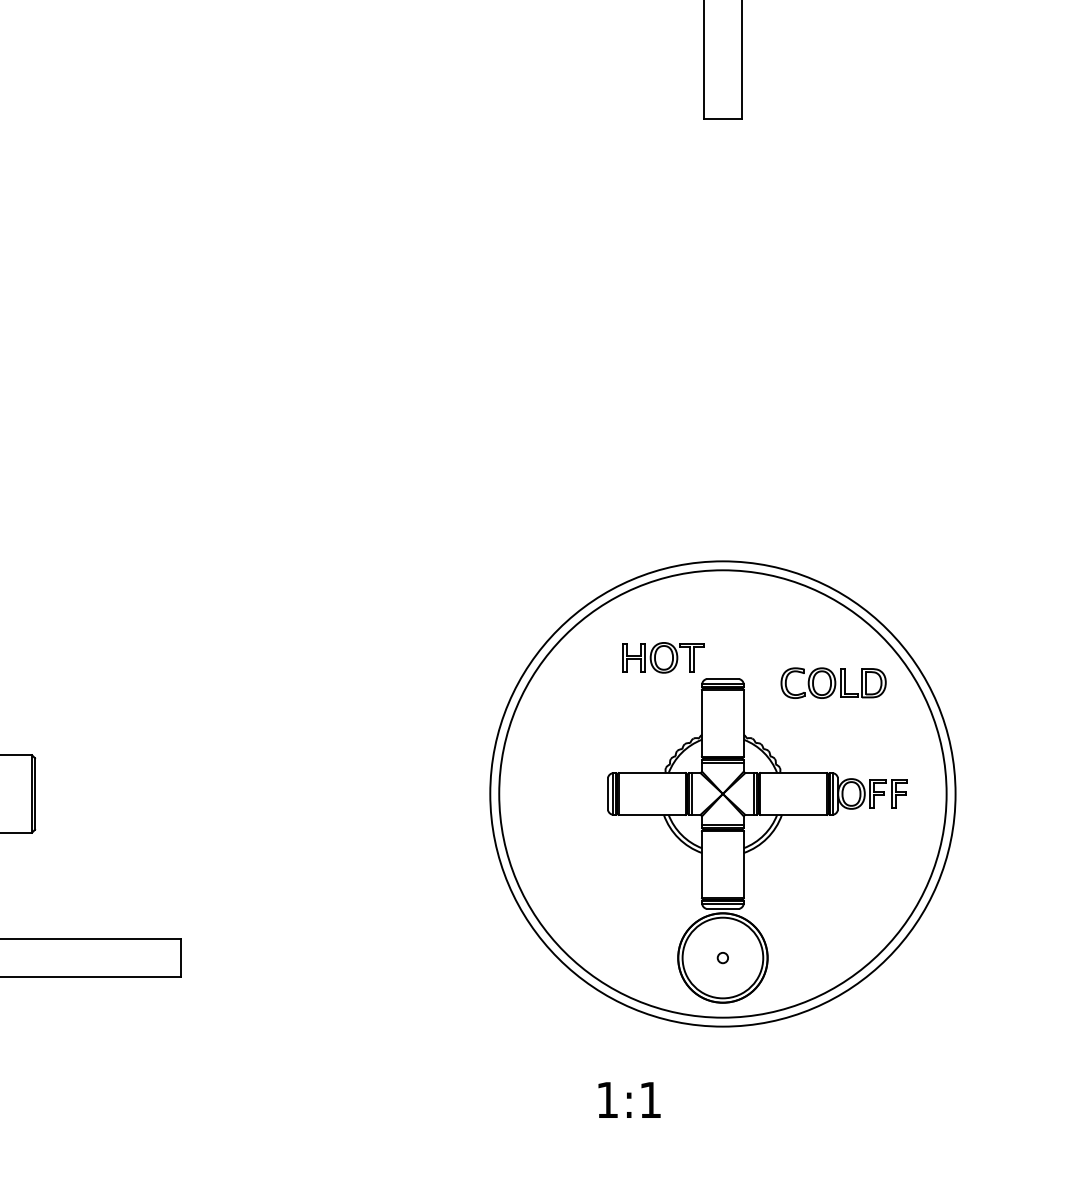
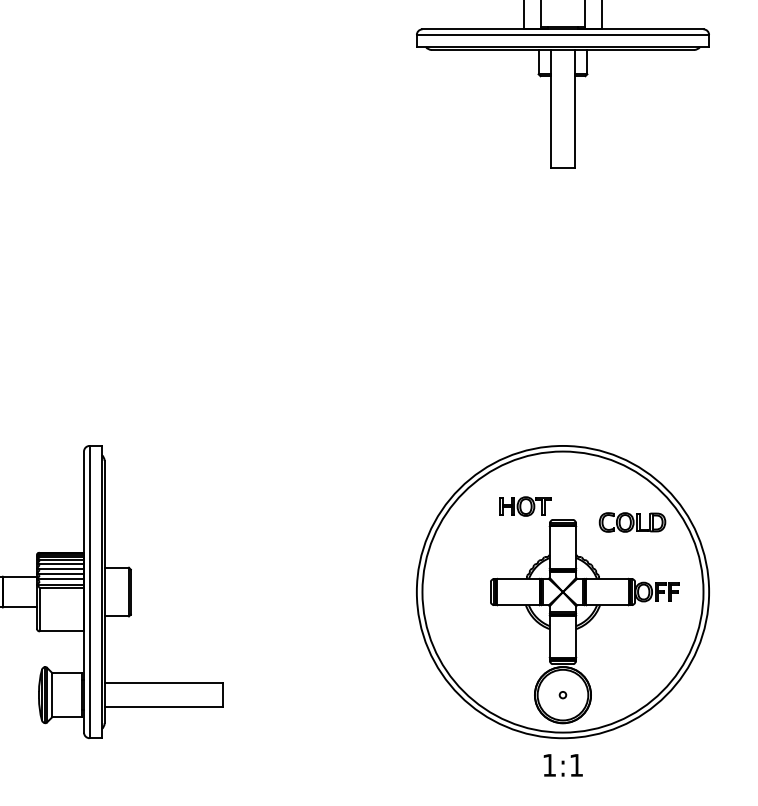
text: (628, 1100) -> (562, 765), moved

